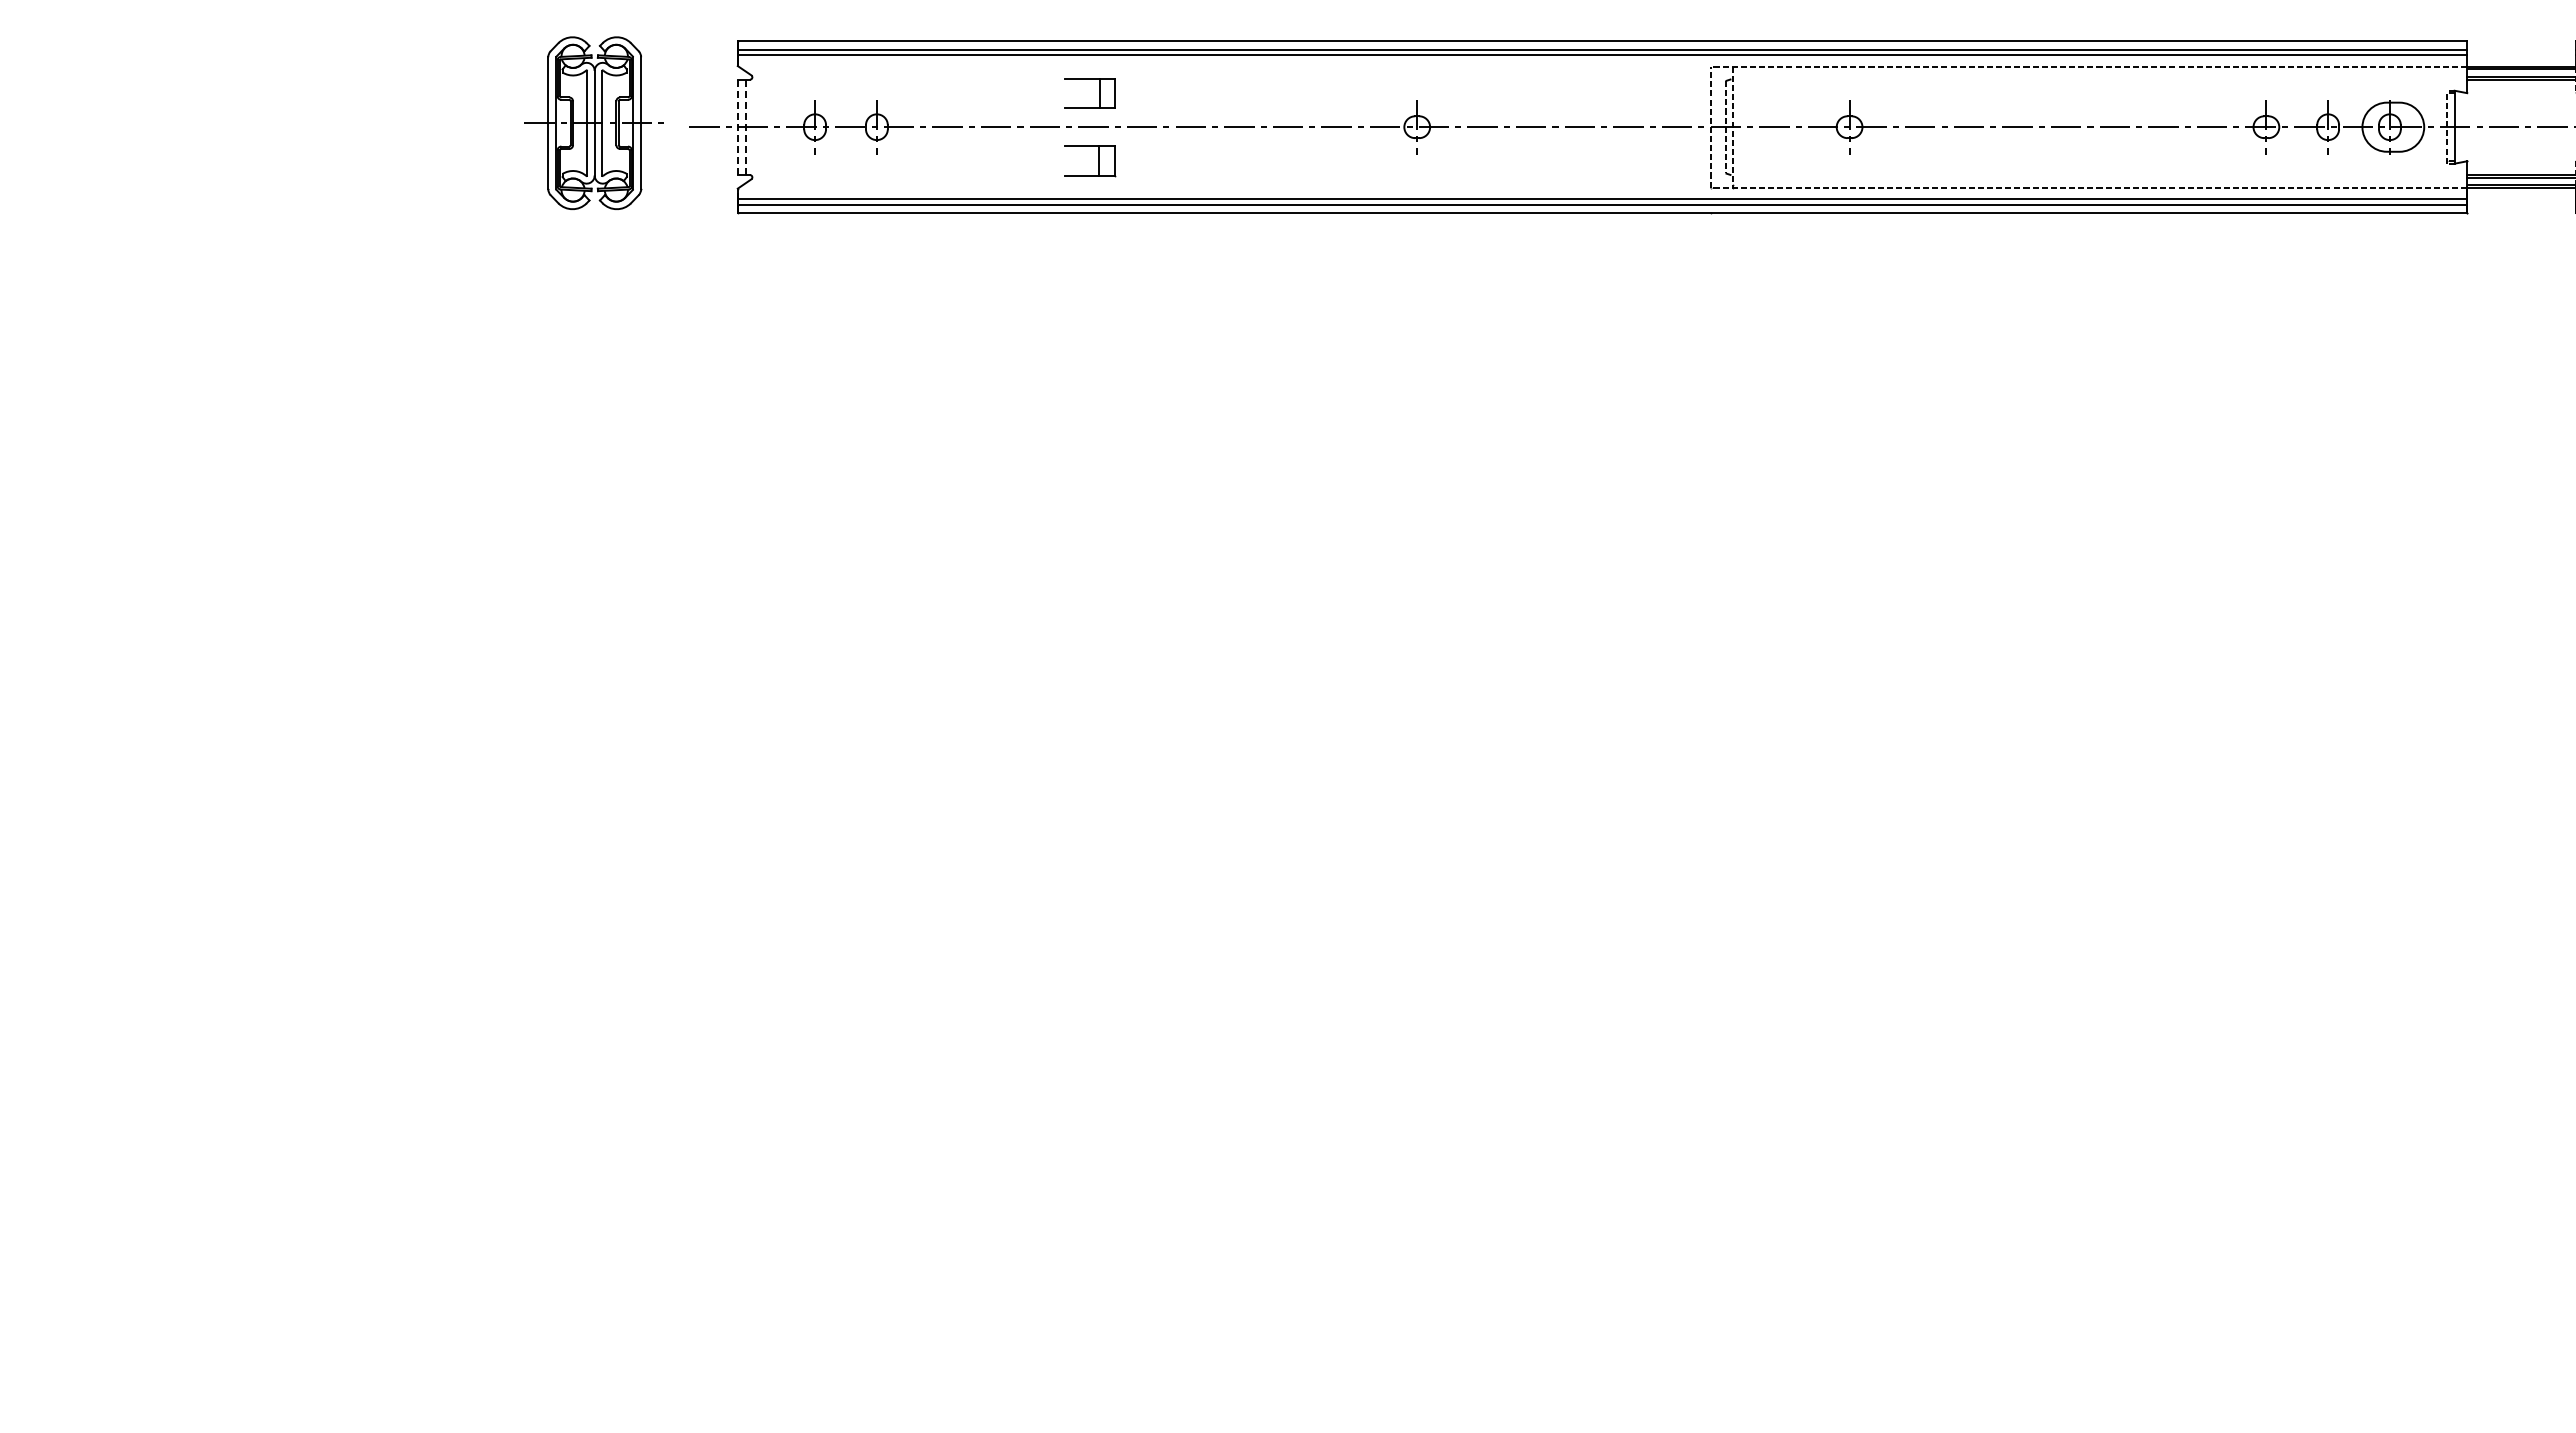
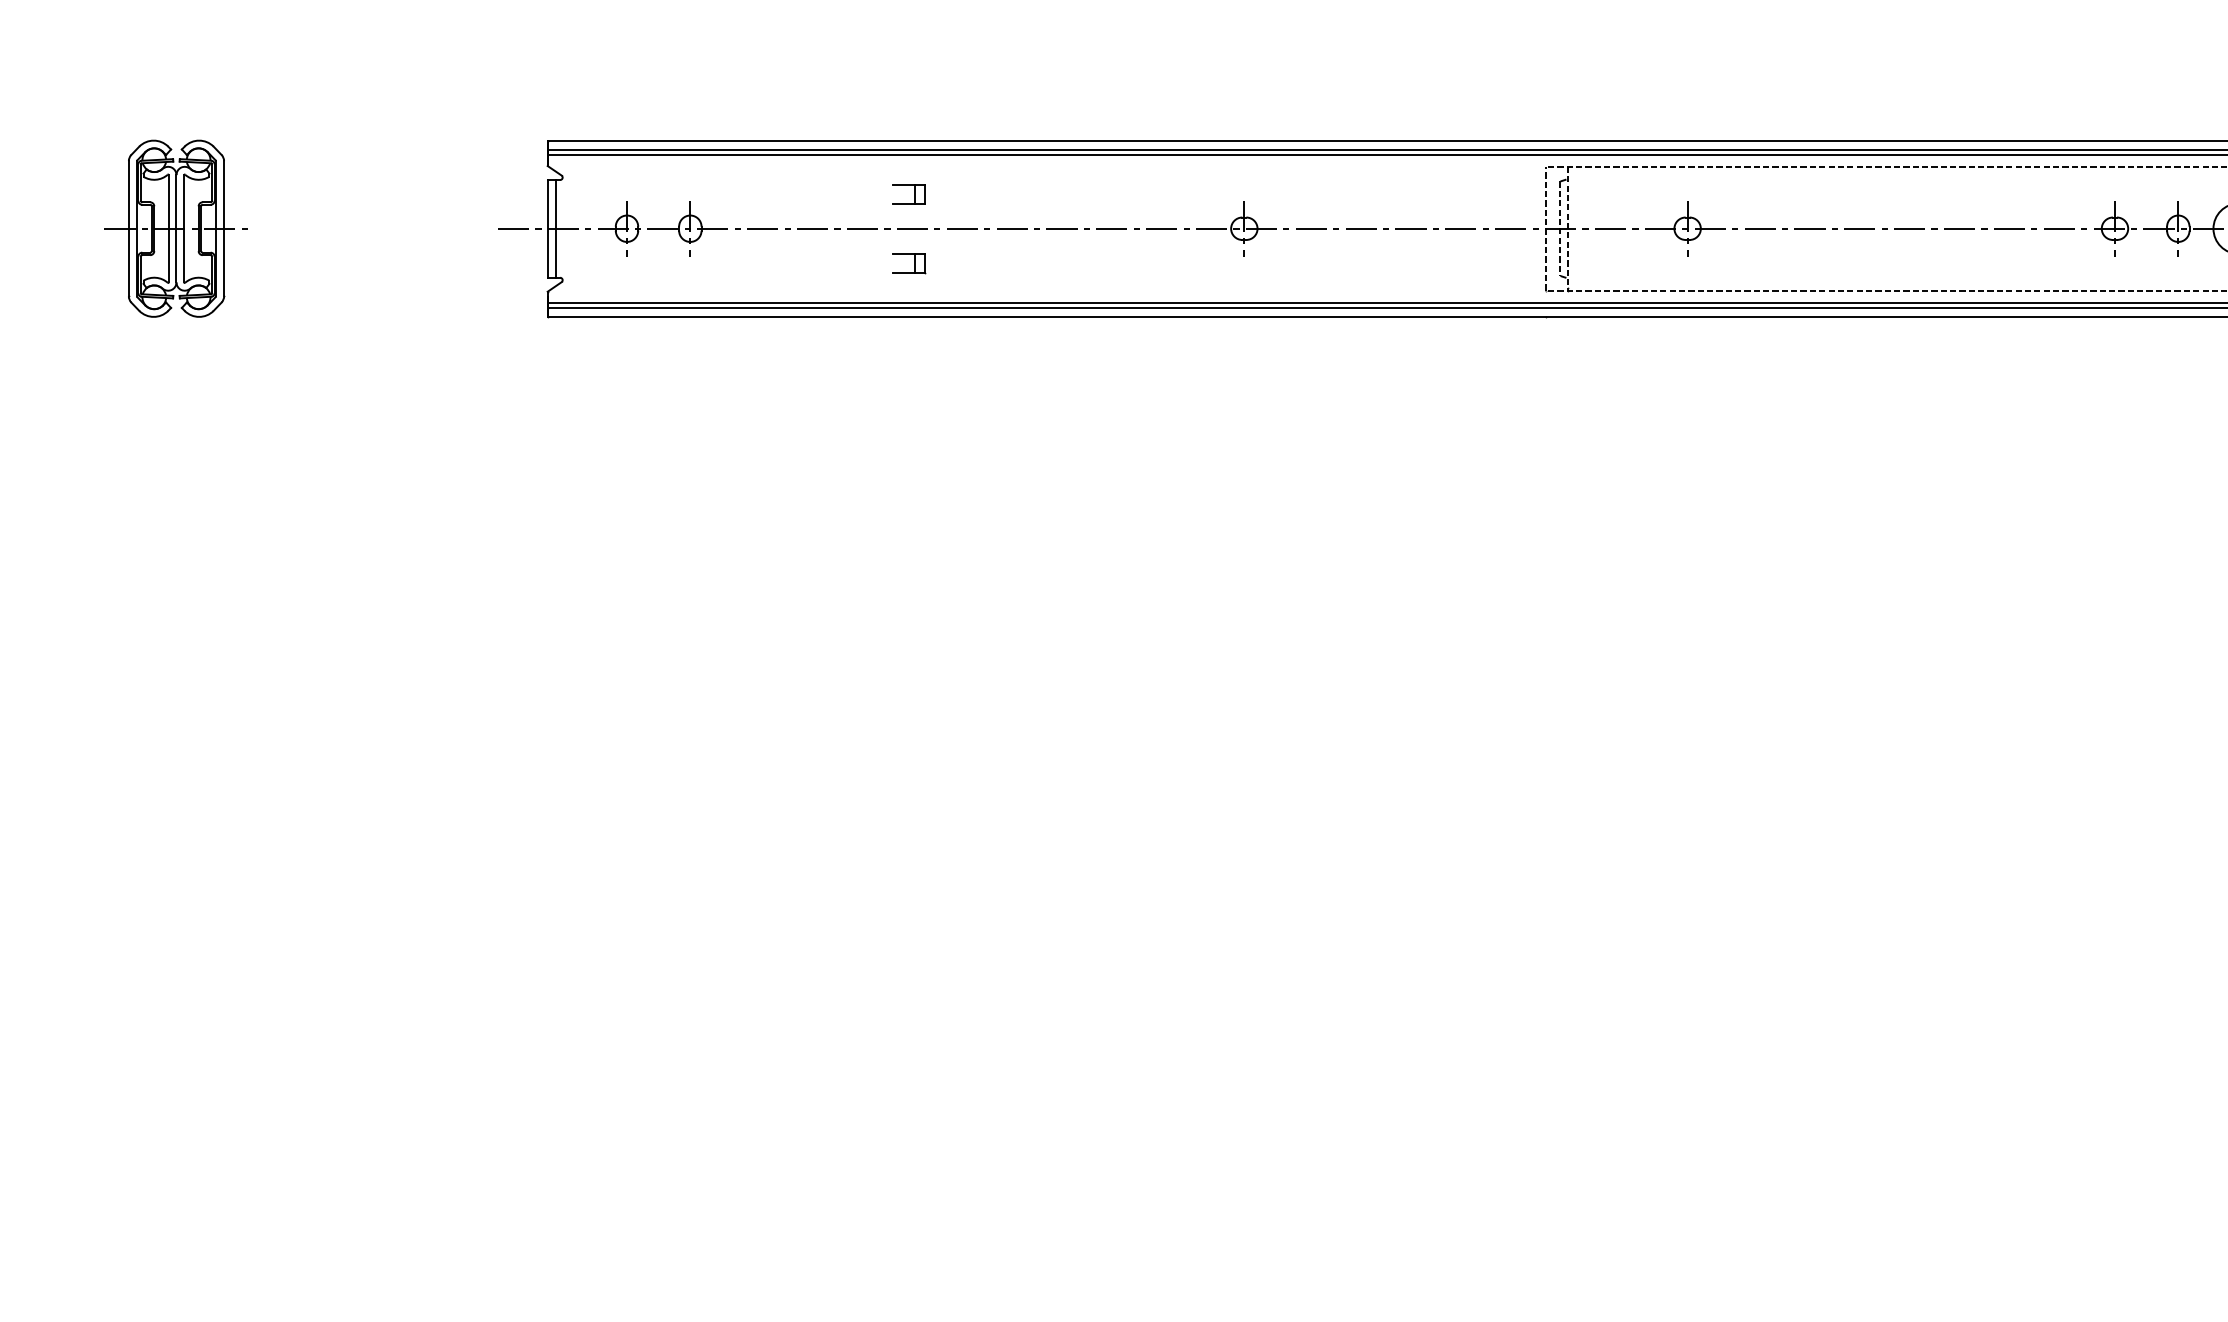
part: (1090, 93) -> (909, 194), size x0.62
part: (593, 122) -> (175, 228), moved
line: (737, 127) -> (547, 229), dashed -> solid
line: (745, 127) -> (555, 229), dashed -> solid
part: (1090, 161) -> (909, 263), size x0.62

